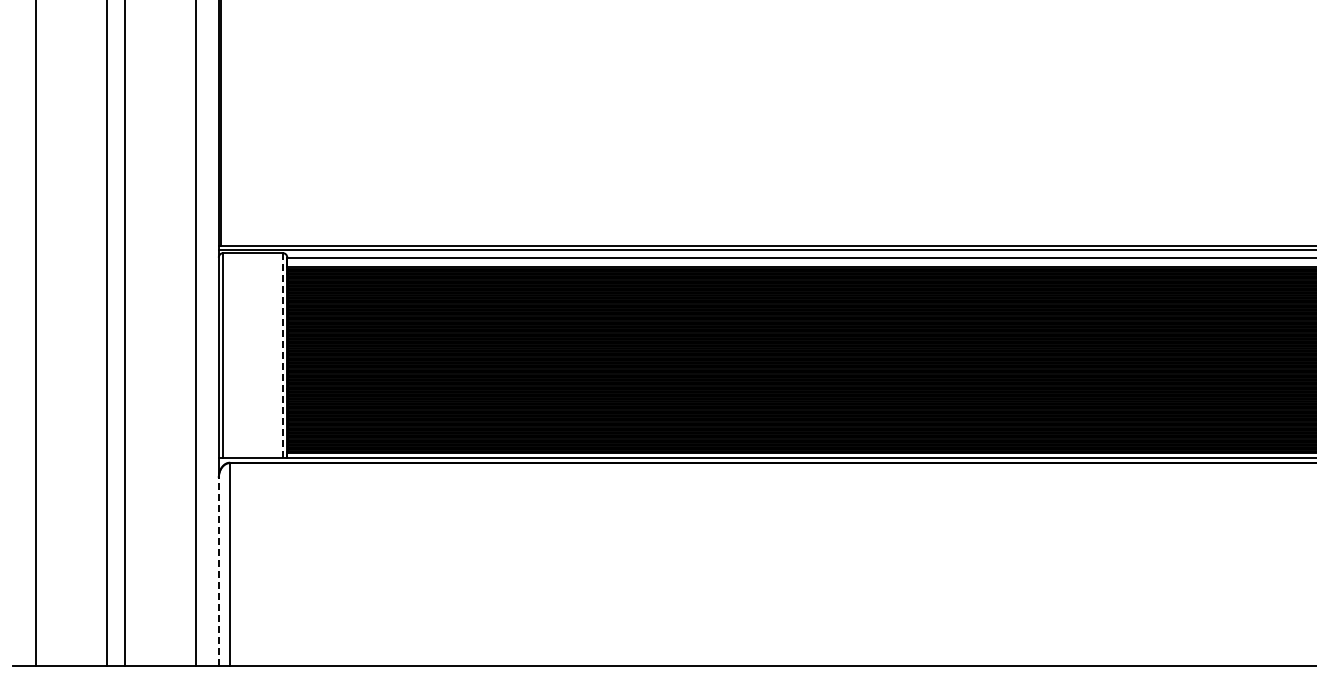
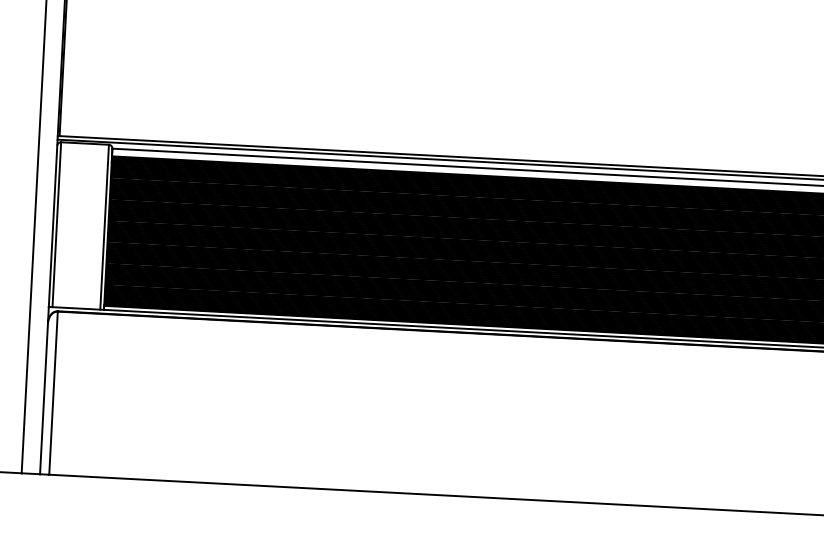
line: (282, 354) -> (104, 226), dashed -> solid
line: (218, 571) -> (43, 398), dashed -> solid

